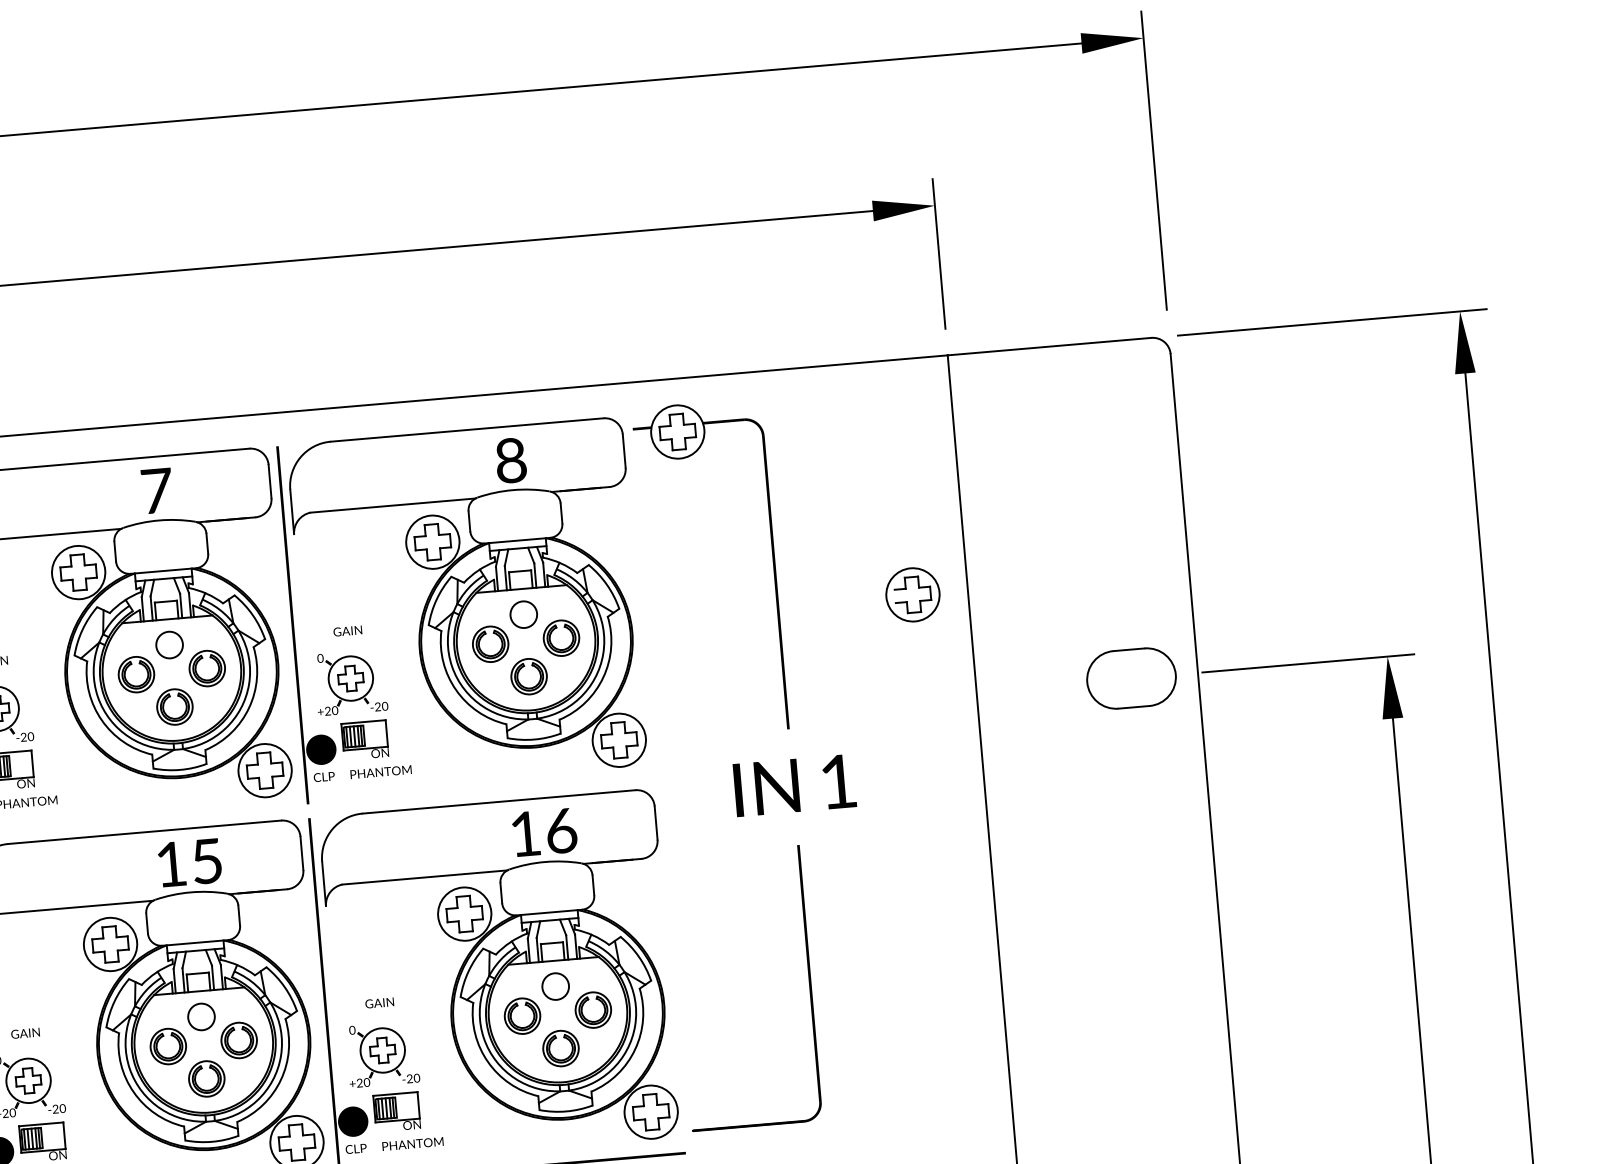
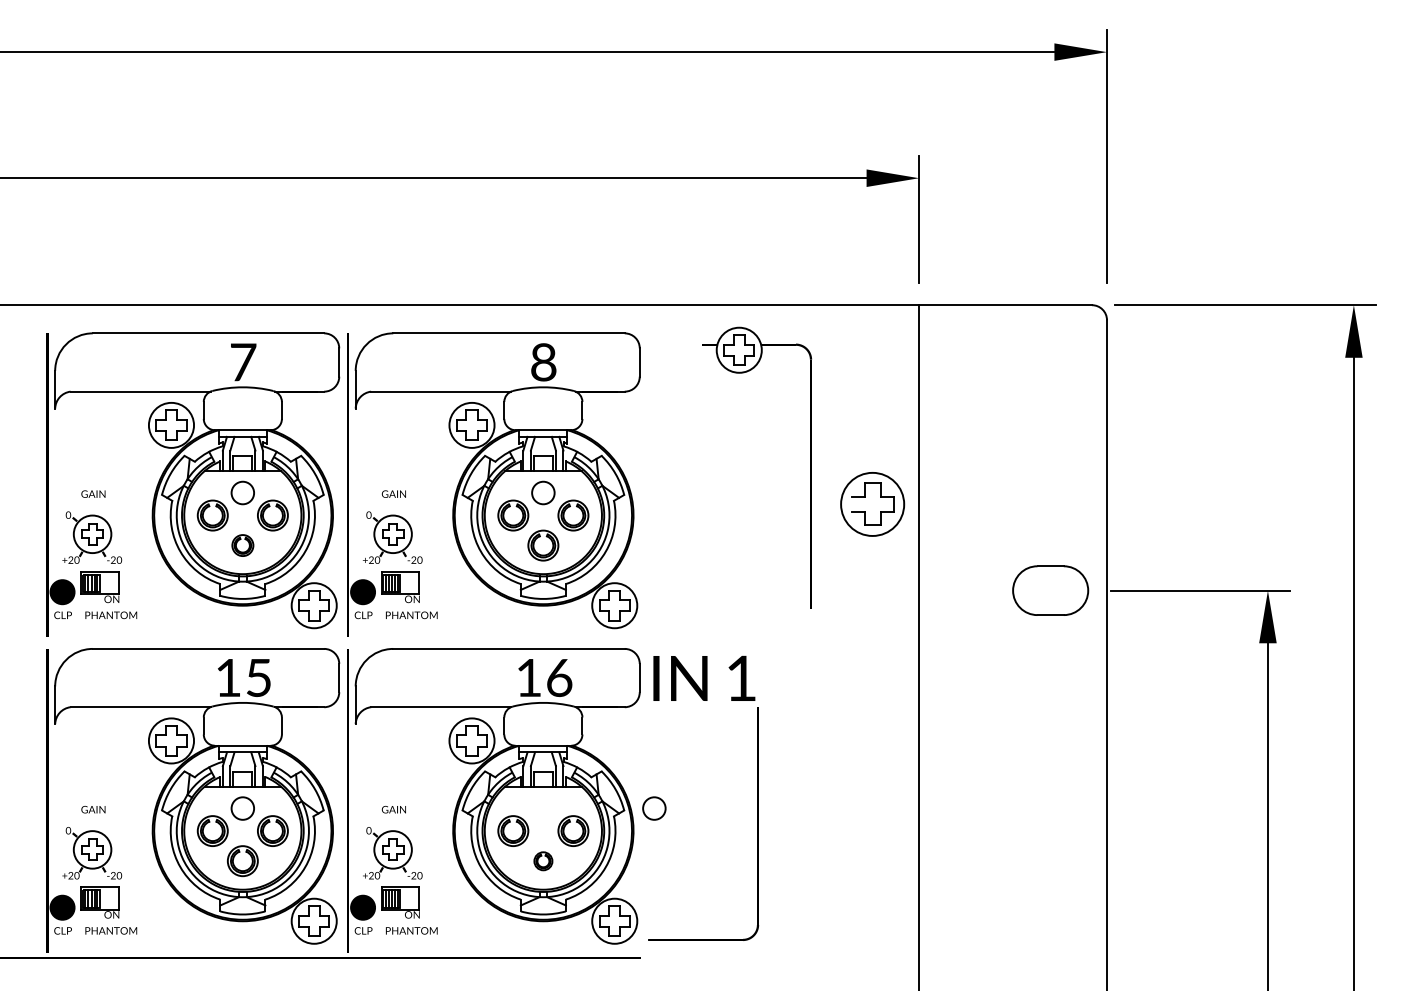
part: (773, 562) -> (810, 467), moved
part: (912, 594) -> (872, 504), size x1.4
part: (174, 706) -> (242, 545), size x0.7
text: (794, 784) -> (704, 677), moved
circle: (555, 986) -> (654, 808), moved
part: (561, 1048) -> (543, 861), size x0.6

